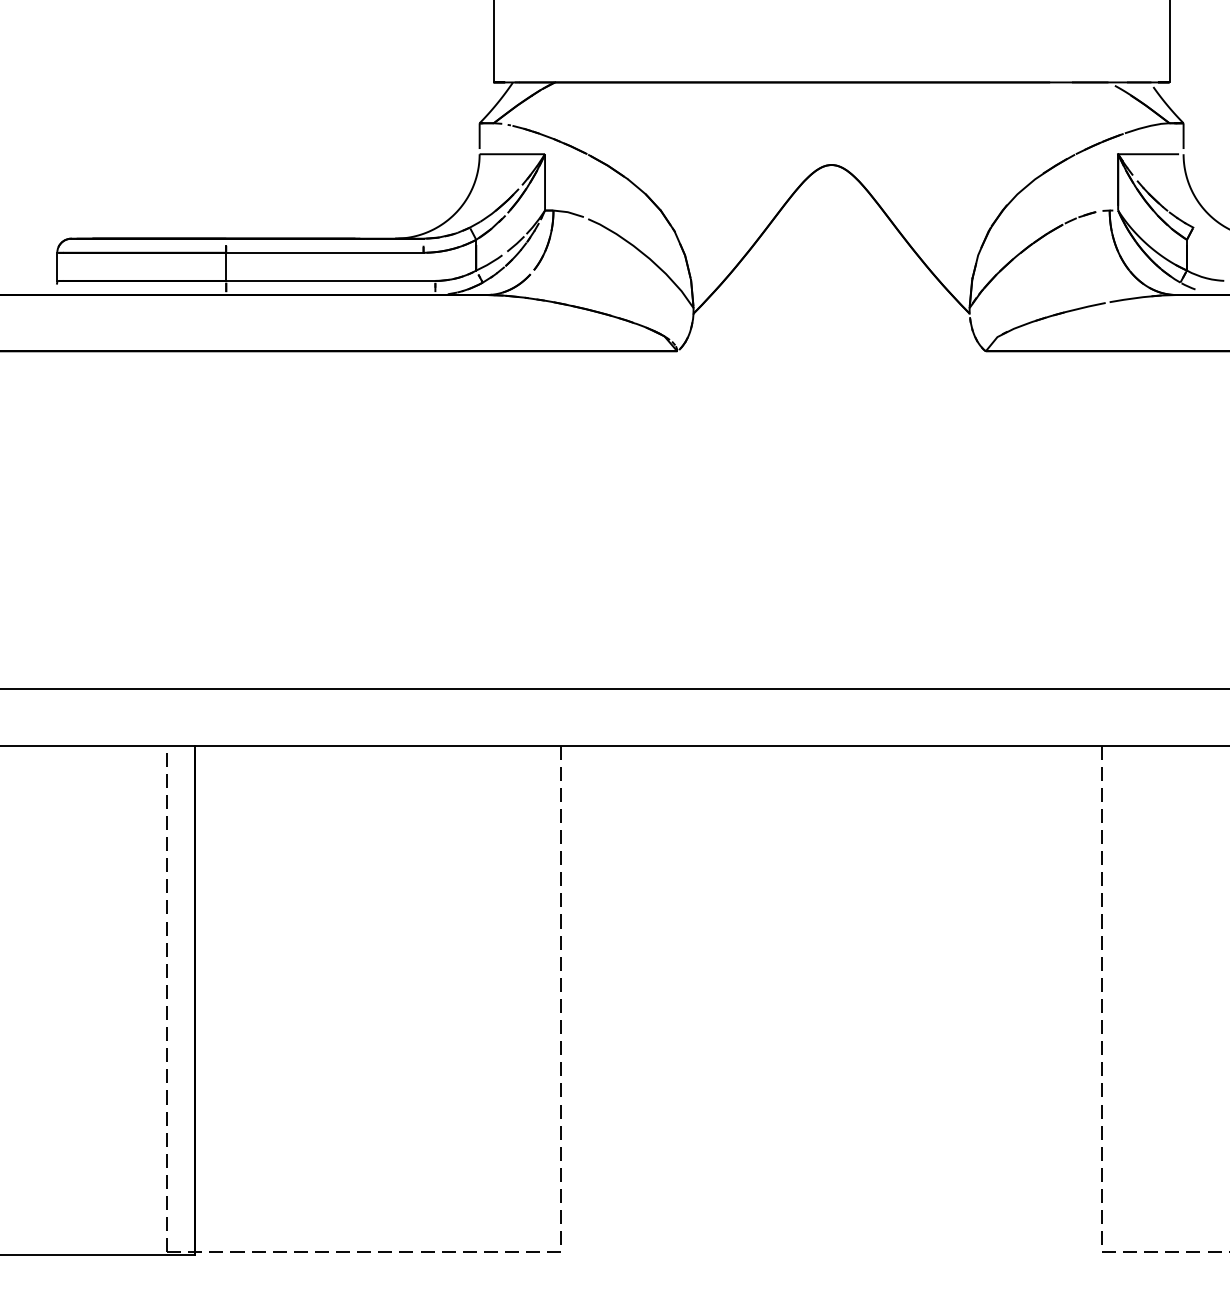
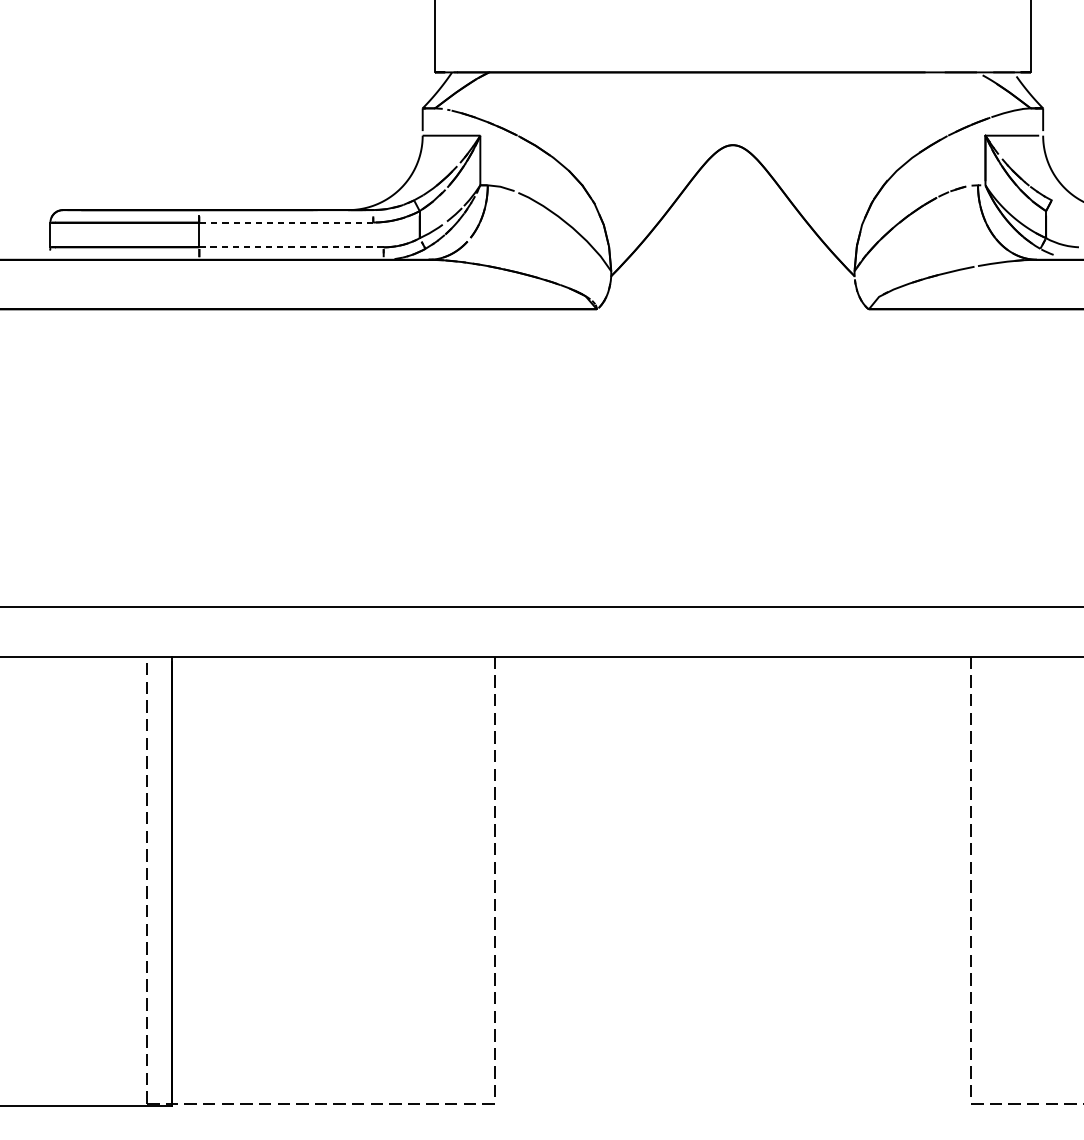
line: (324, 252) -> (285, 222), solid -> dashed
line: (330, 280) -> (291, 246), solid -> dashed

